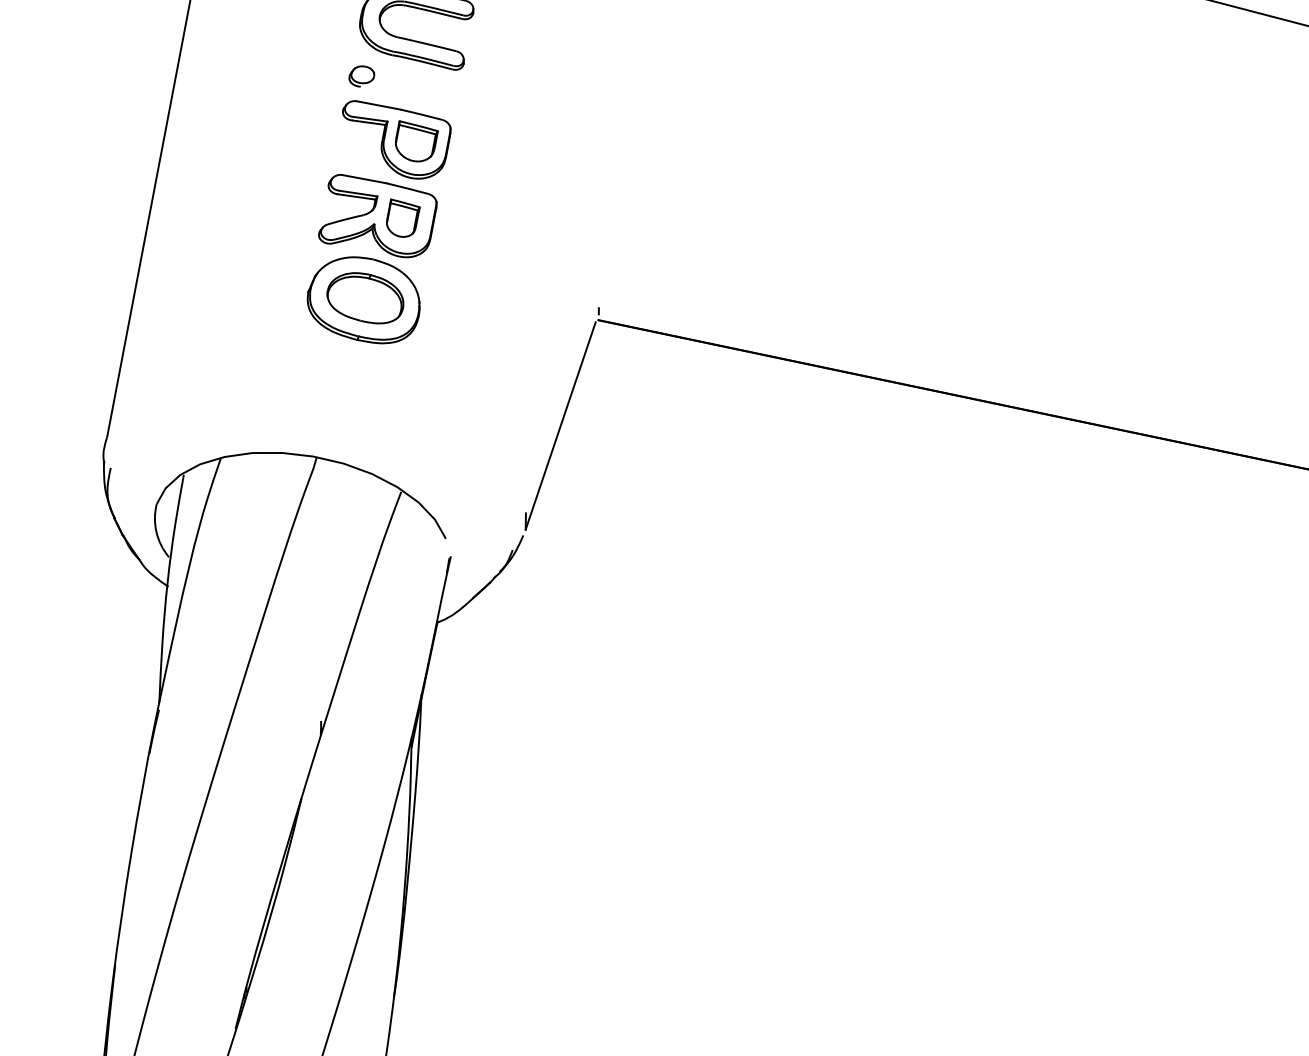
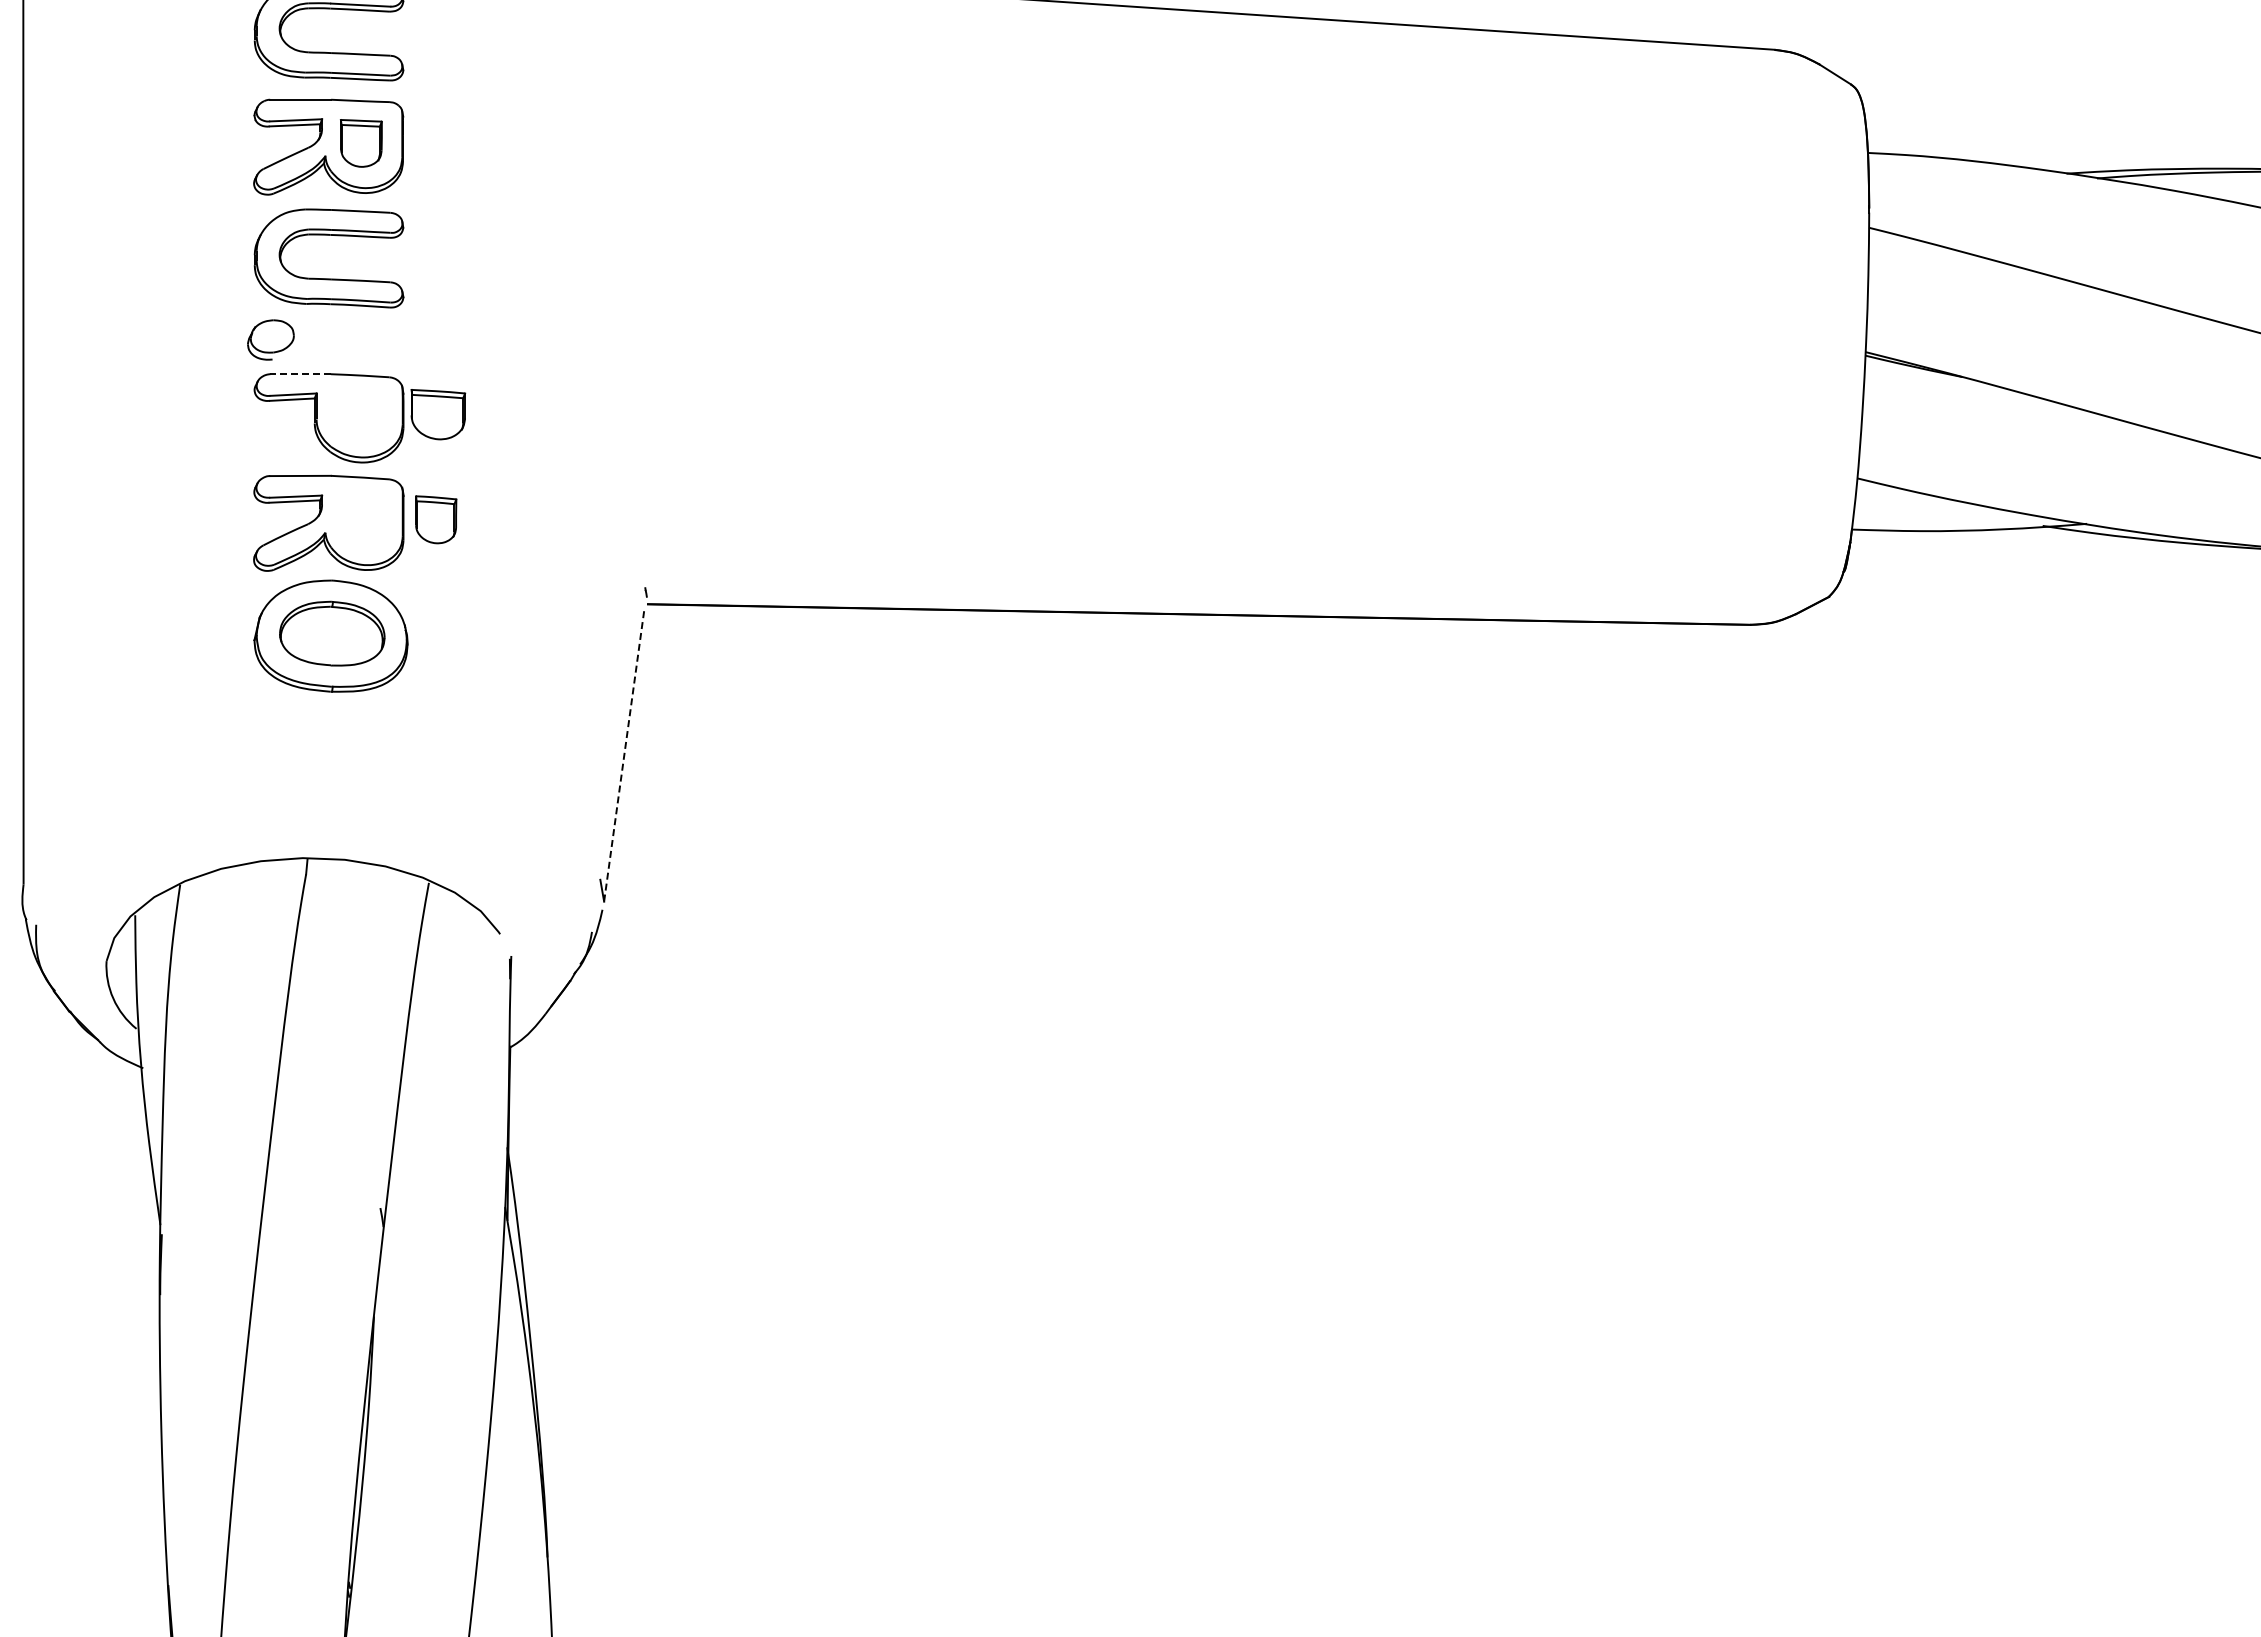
part: (361, 76) -> (270, 339), size x1.4
line: (378, 105) -> (300, 374), solid -> dashed
part: (415, 142) -> (438, 414), moved
part: (402, 219) -> (436, 519), moved
line: (560, 425) -> (624, 754), solid -> dashed

